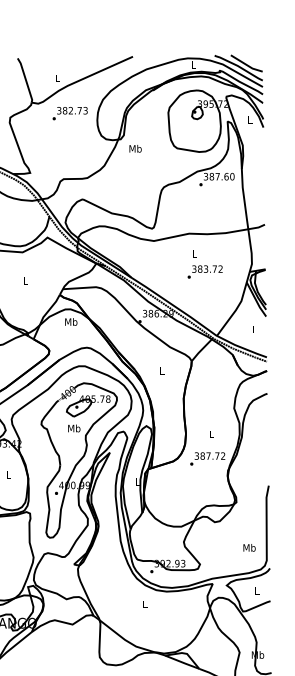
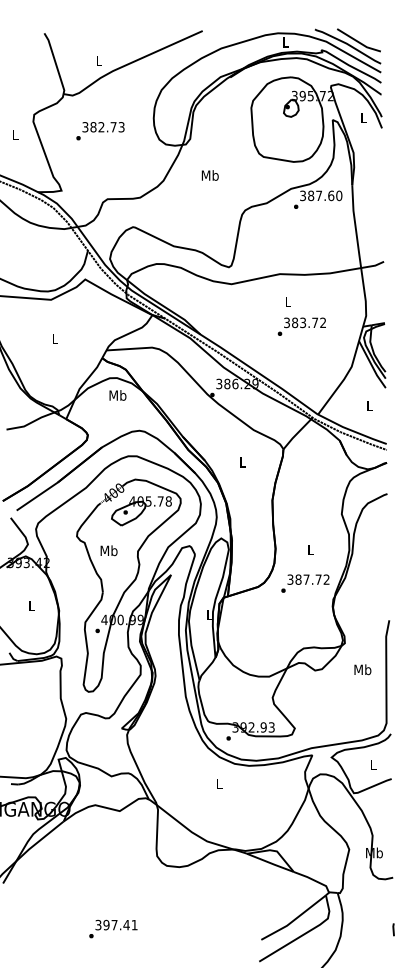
text: (70, 113) -> (100, 131), moved
text: (135, 148) -> (209, 175), moved
text: (73, 428) -> (108, 550), moved
text: (249, 547) -> (362, 669), moved

